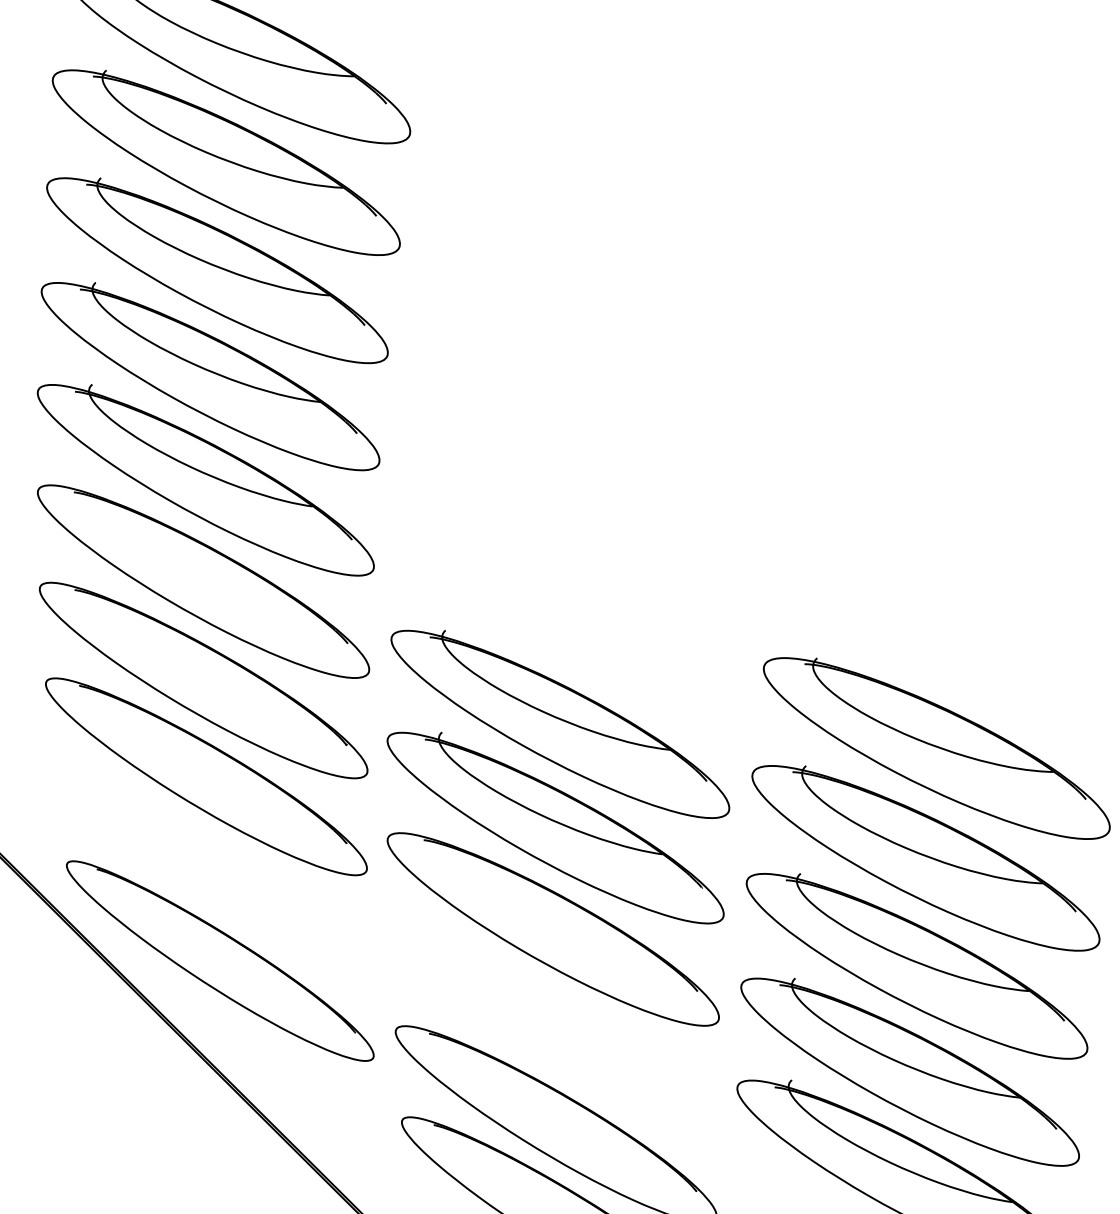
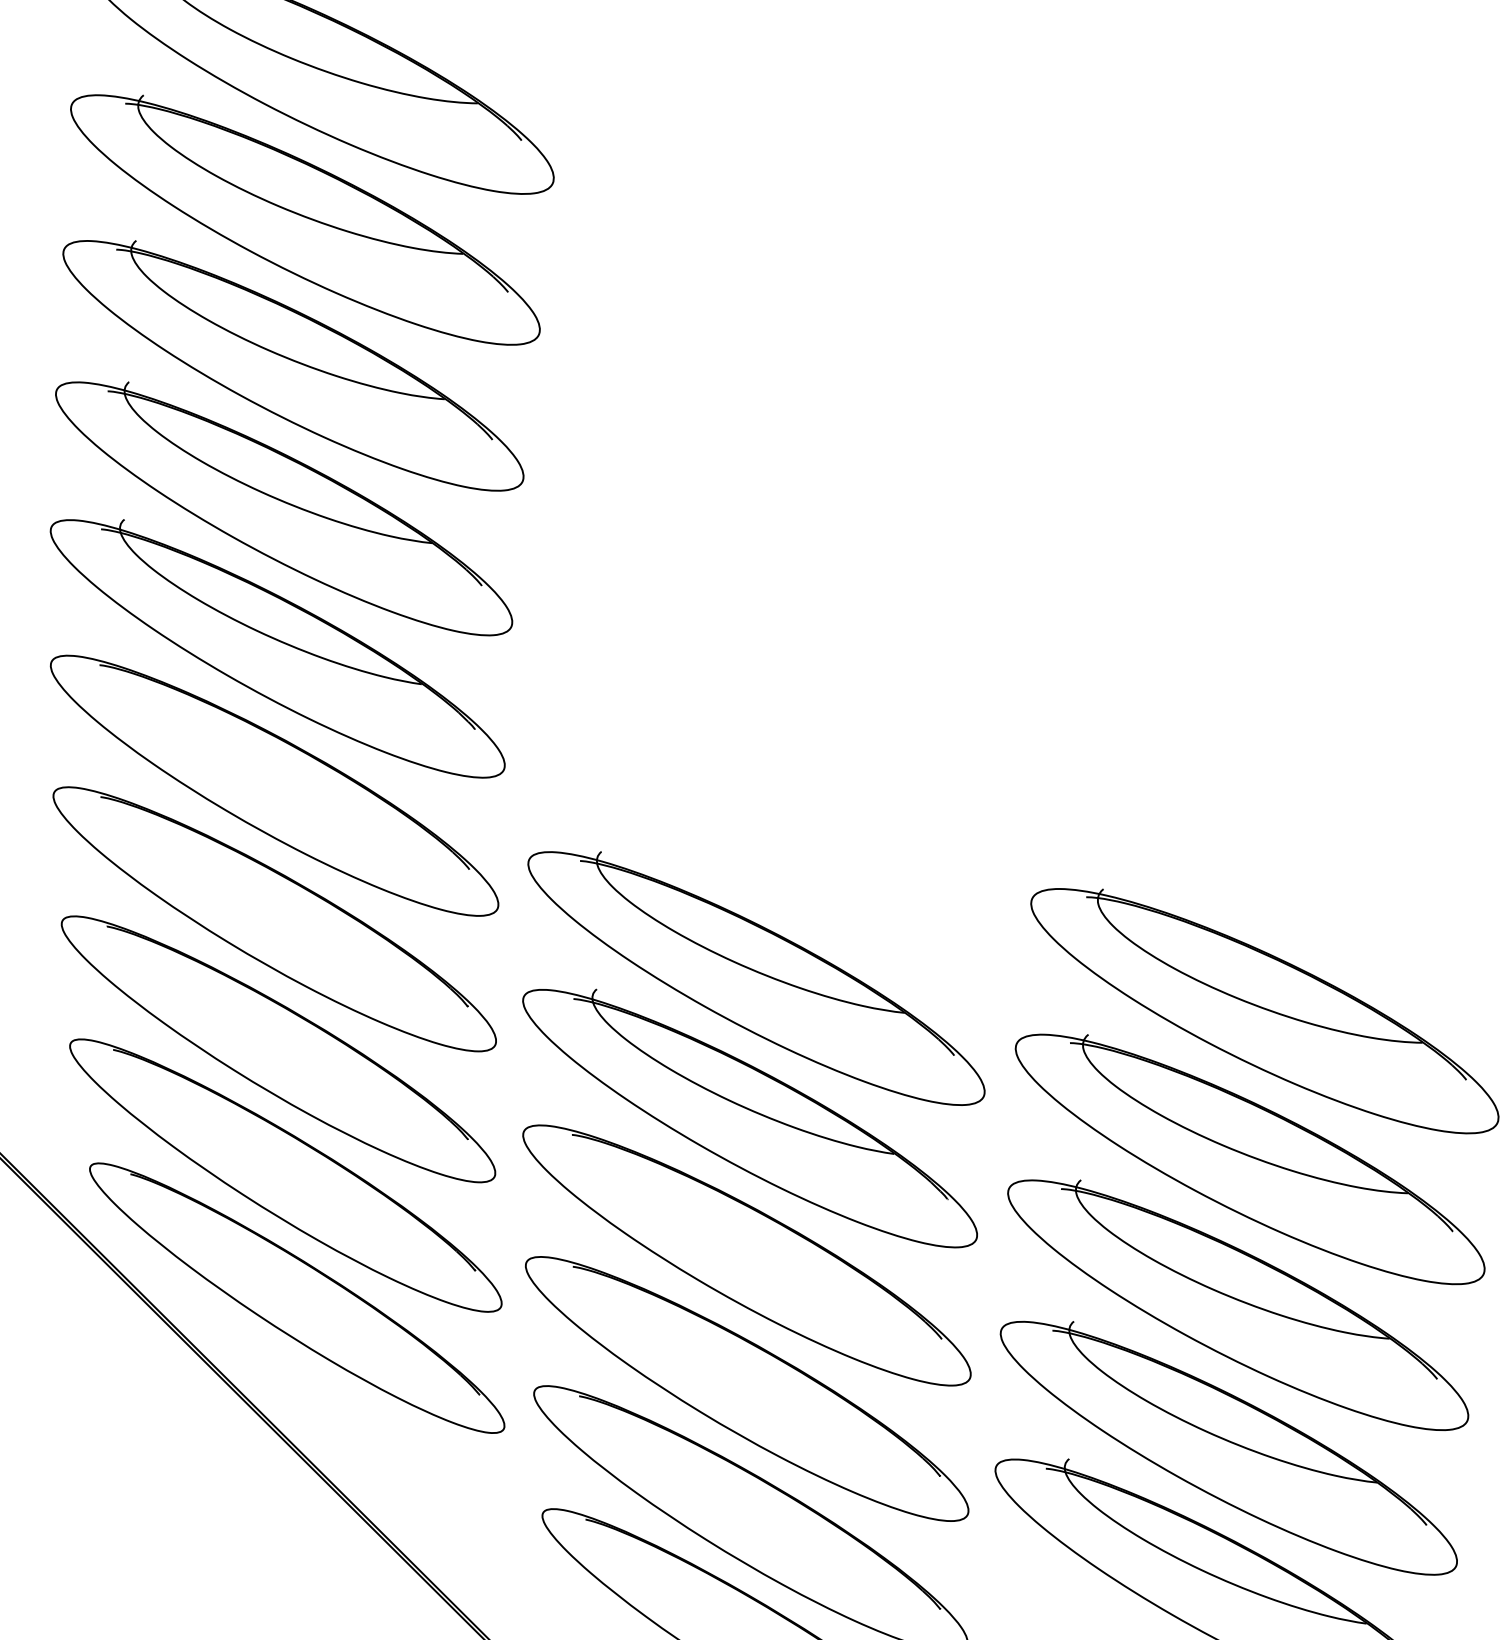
part: (211, 870) -> (285, 1175), added
part: (553, 1027) -> (747, 1388), added

